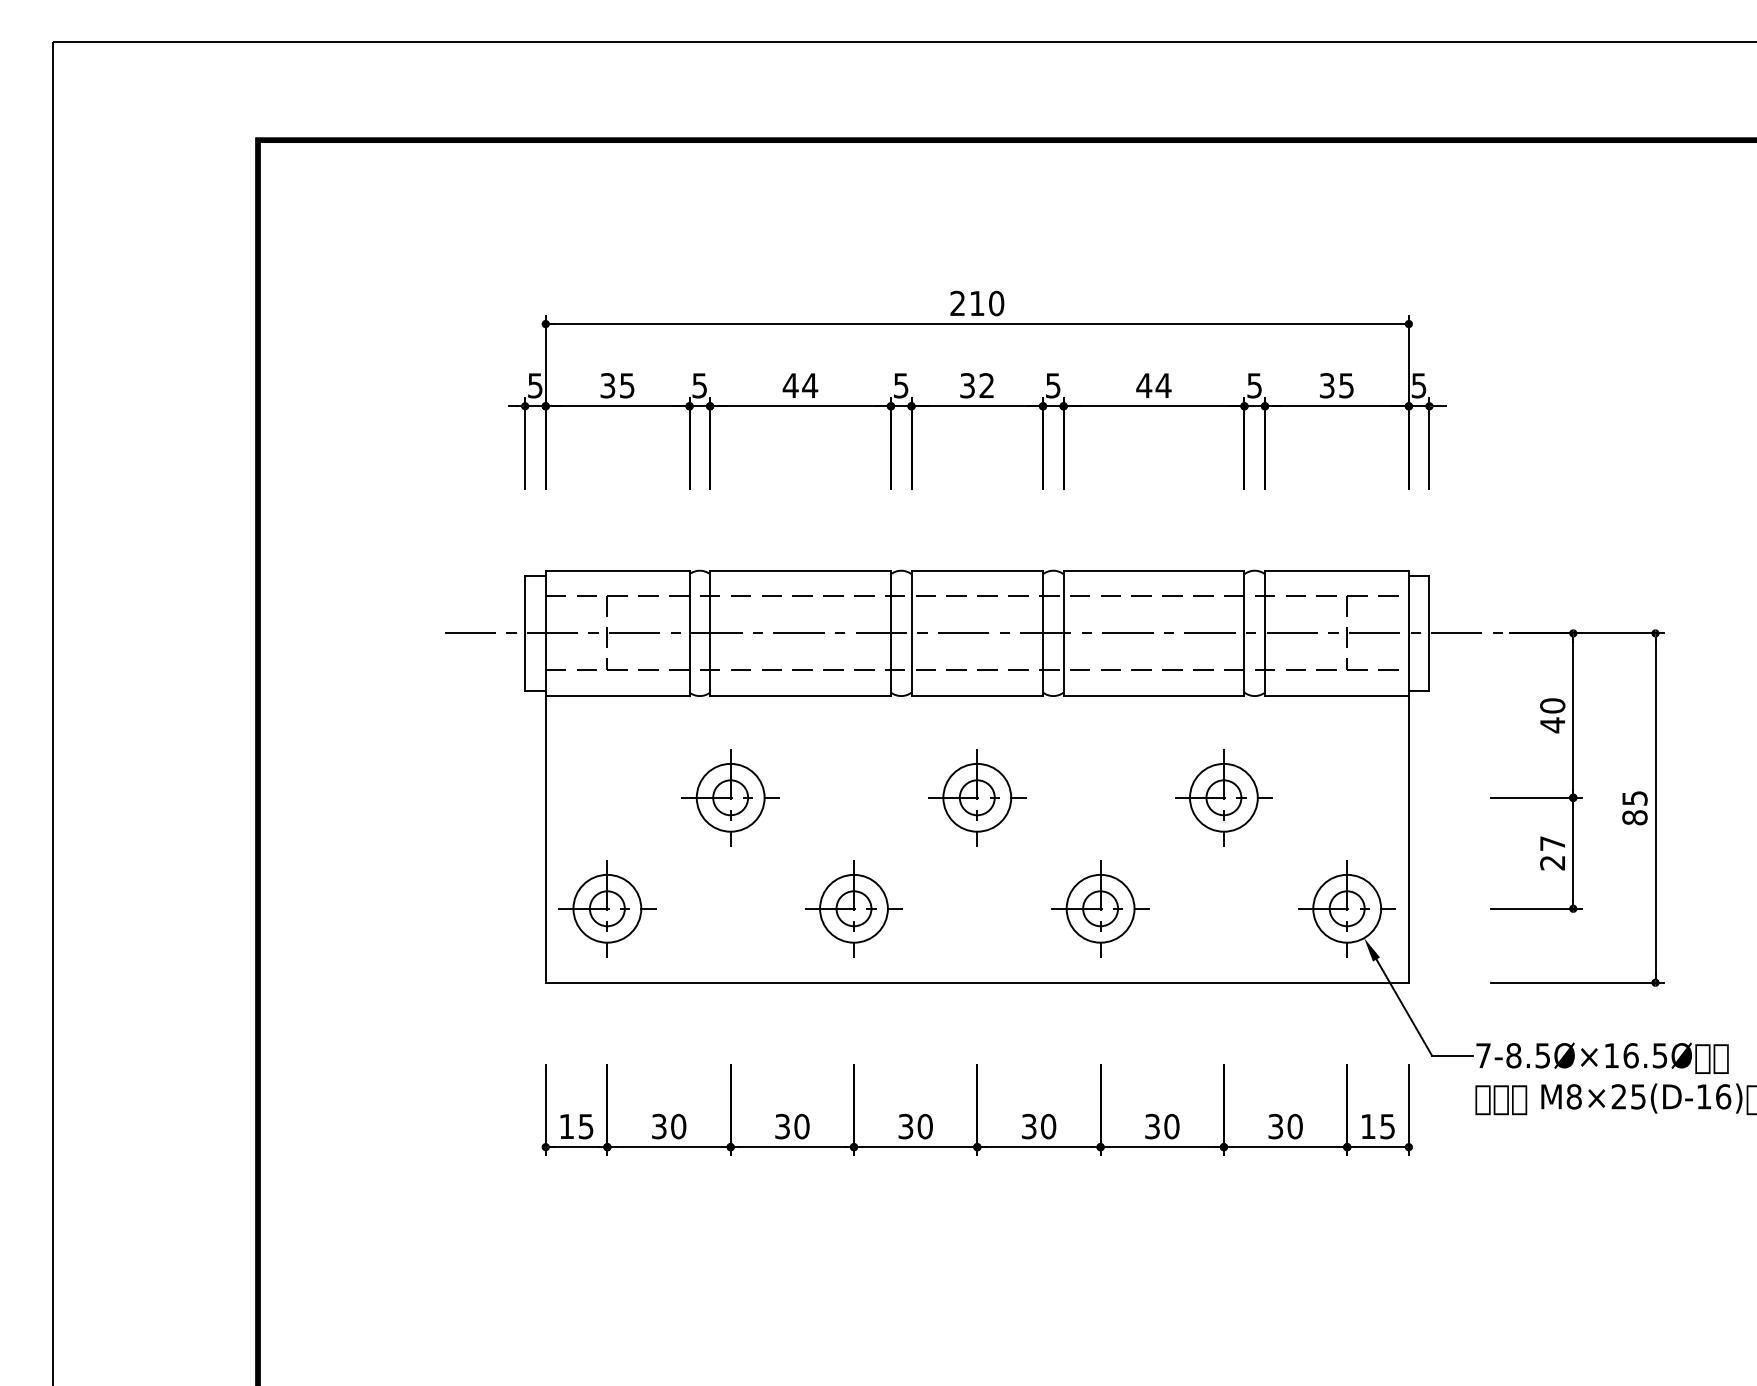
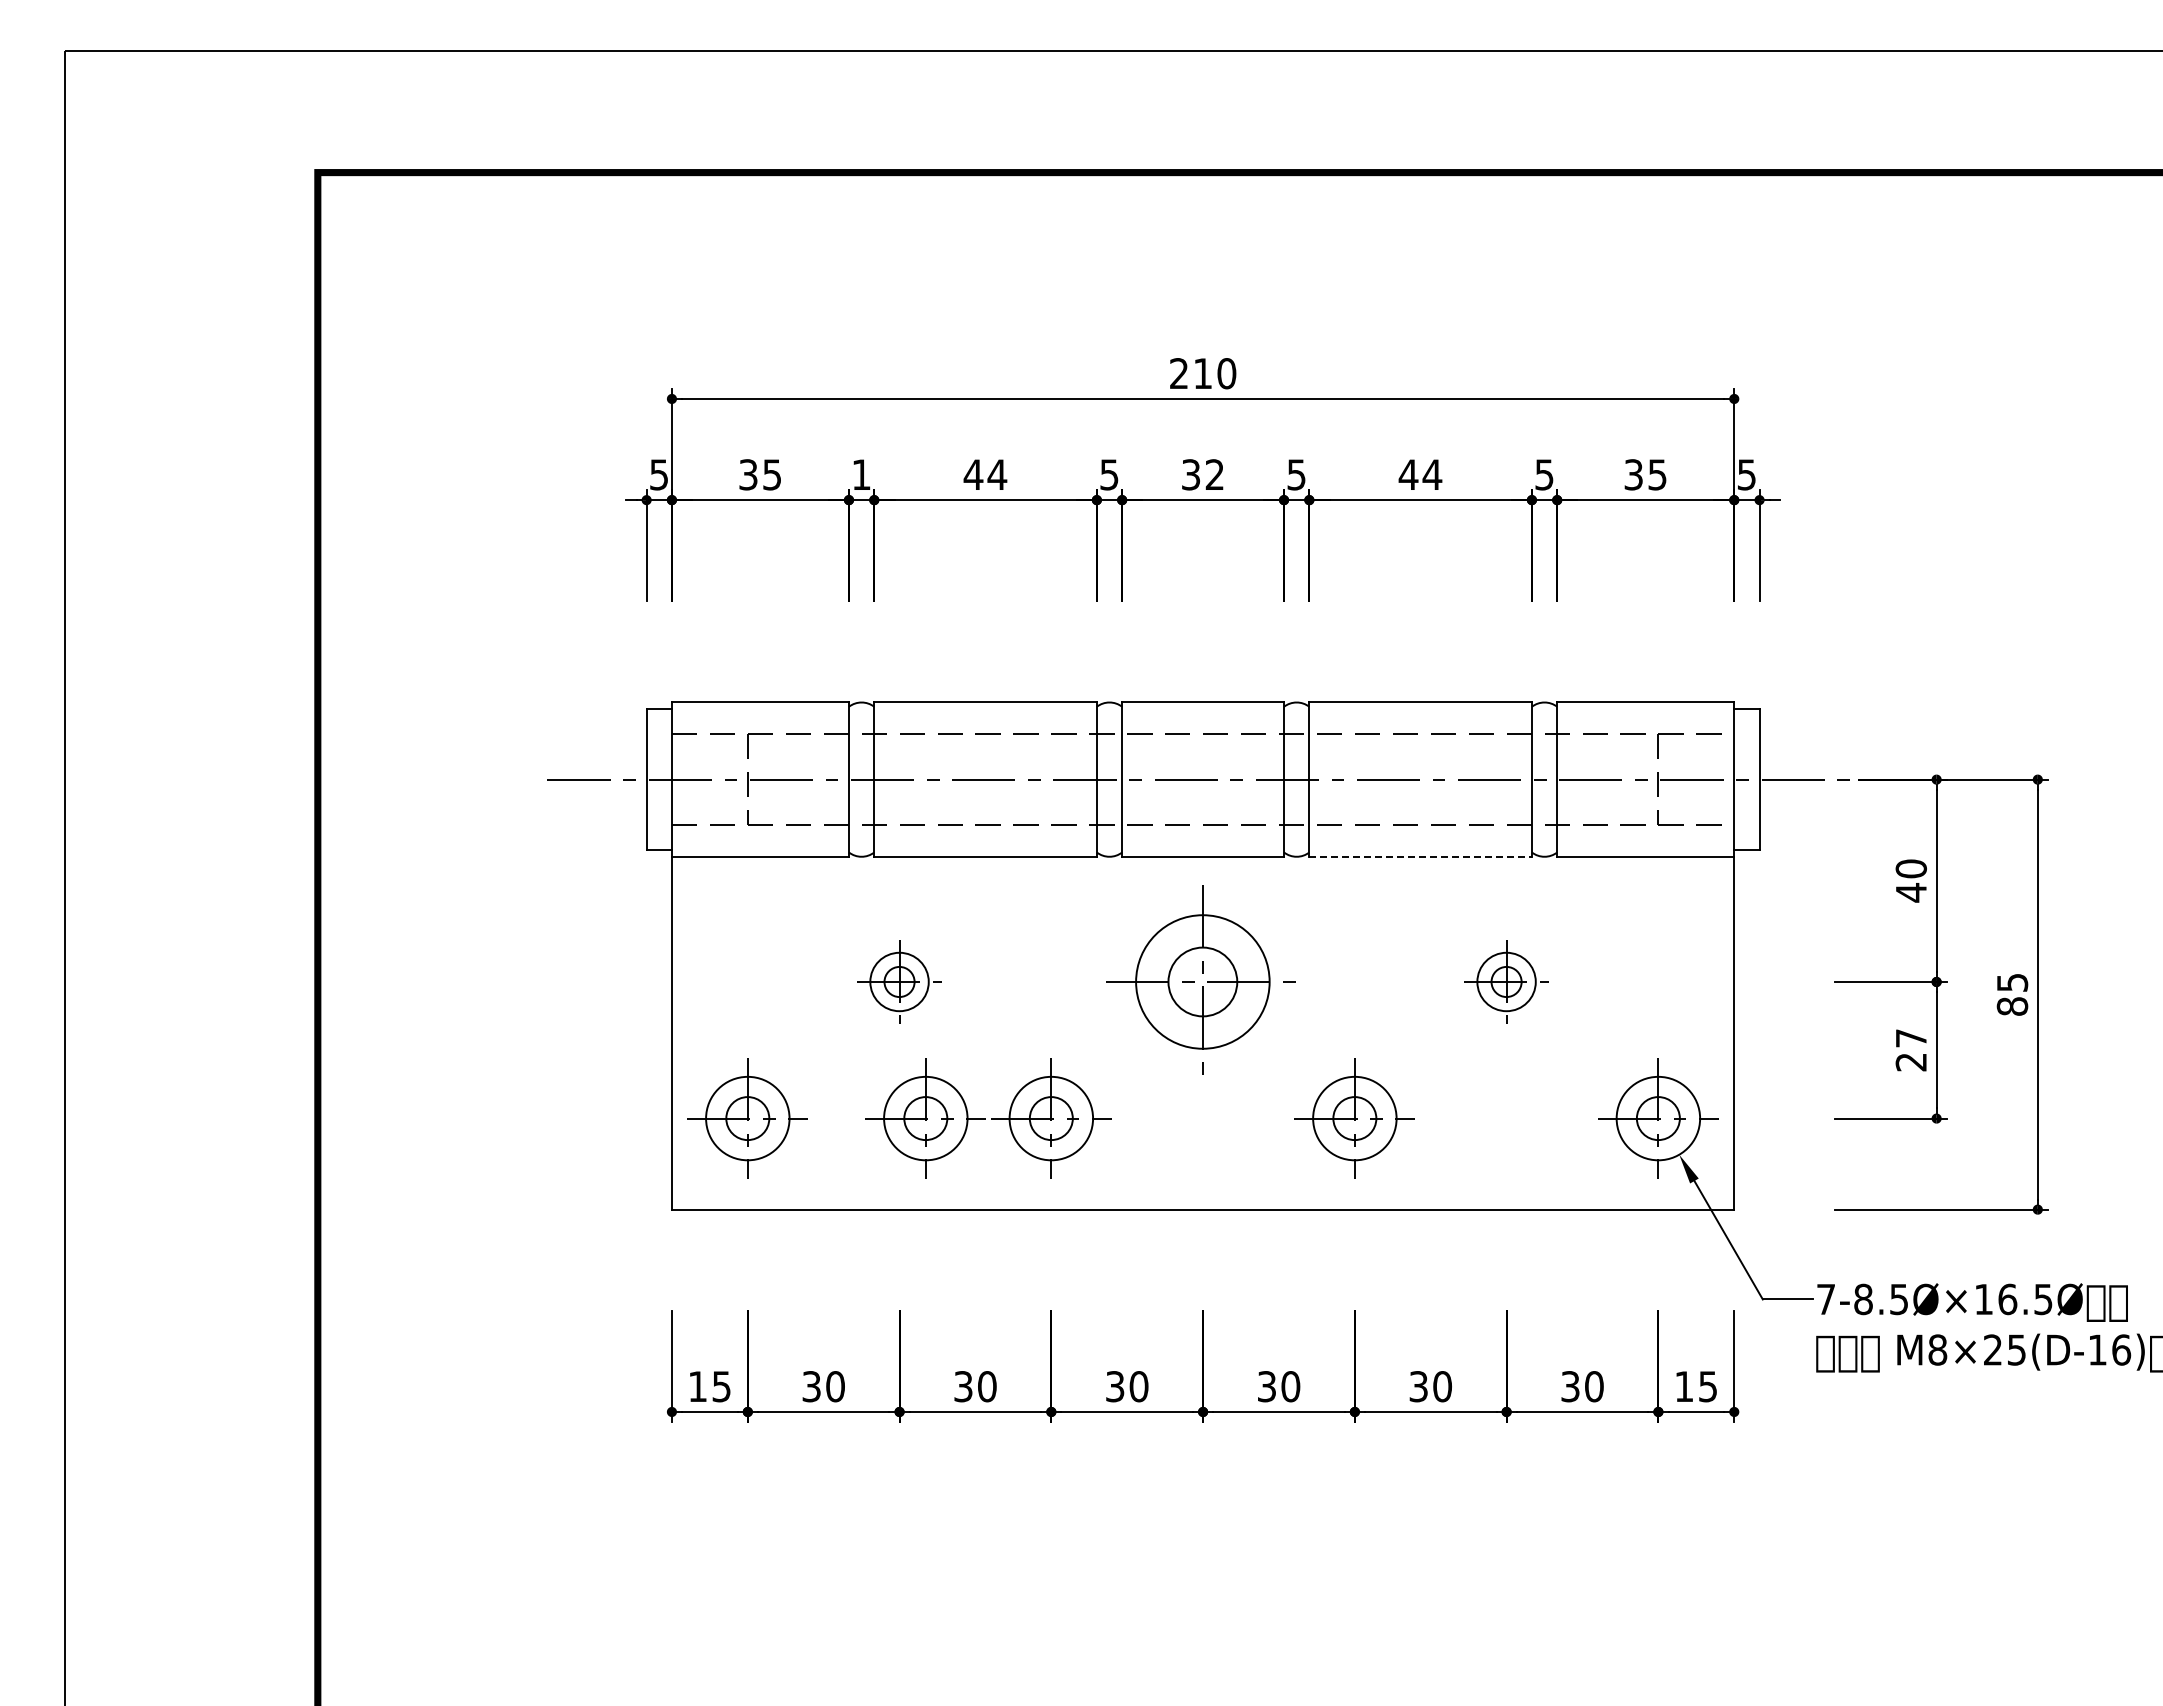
text: (699, 385) -> (861, 474), 5 -> 1
line: (1154, 695) -> (1421, 856), solid -> dashed
part: (730, 797) -> (899, 981), size x0.7
part: (977, 797) -> (1203, 981), size x1.6
part: (1223, 797) -> (1506, 981), size x0.7
part: (751, 908) -> (925, 1118), added

